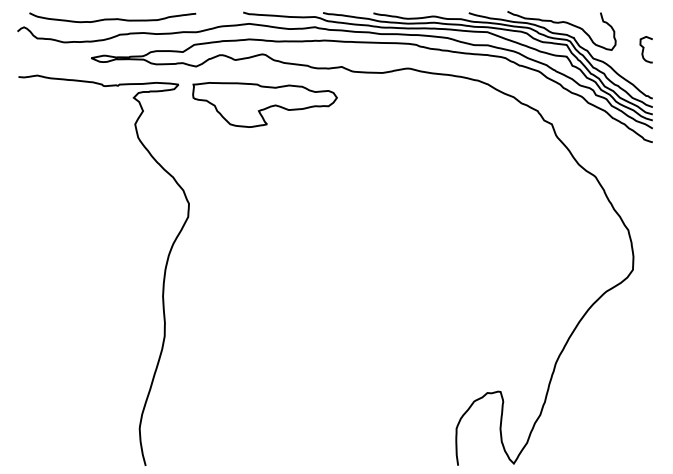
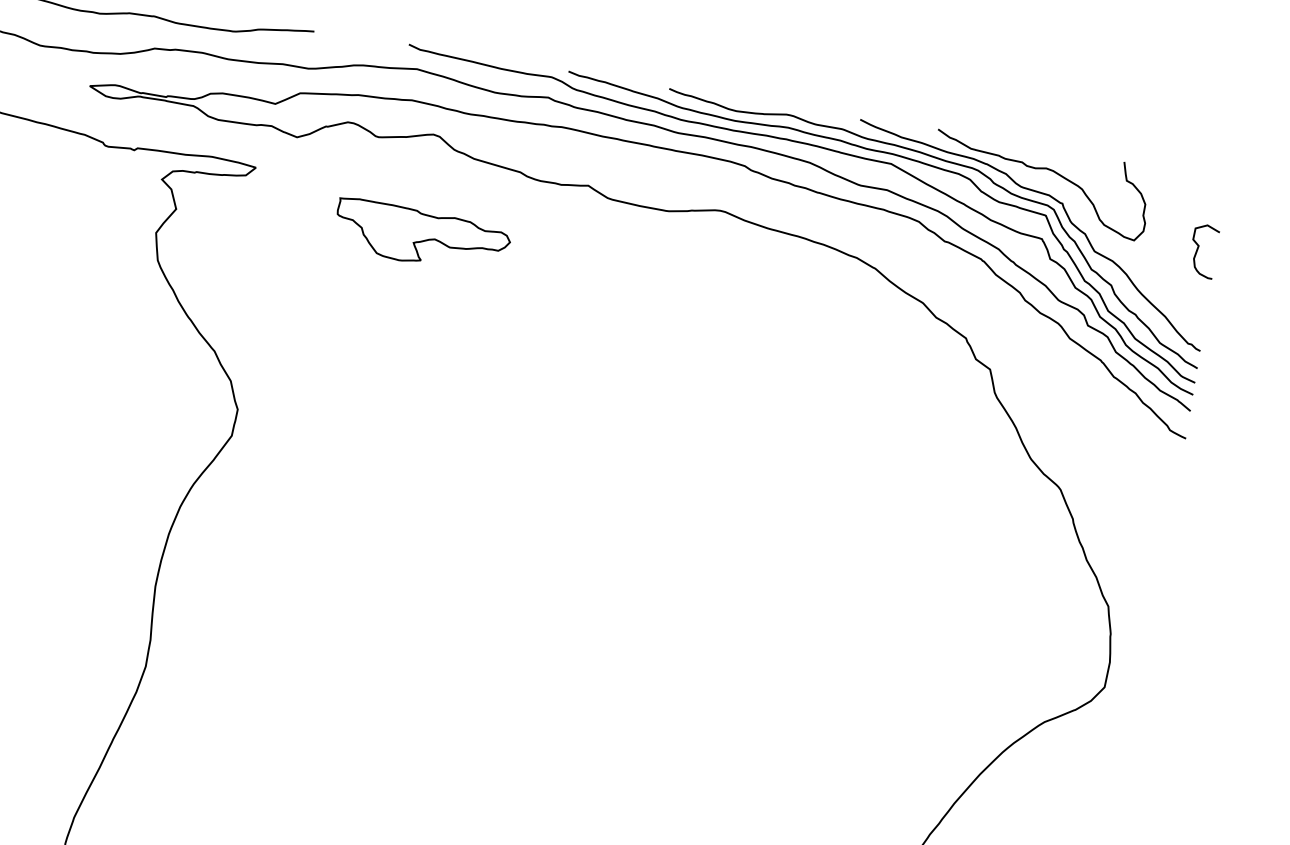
part: (264, 104) -> (421, 235), size x0.6

